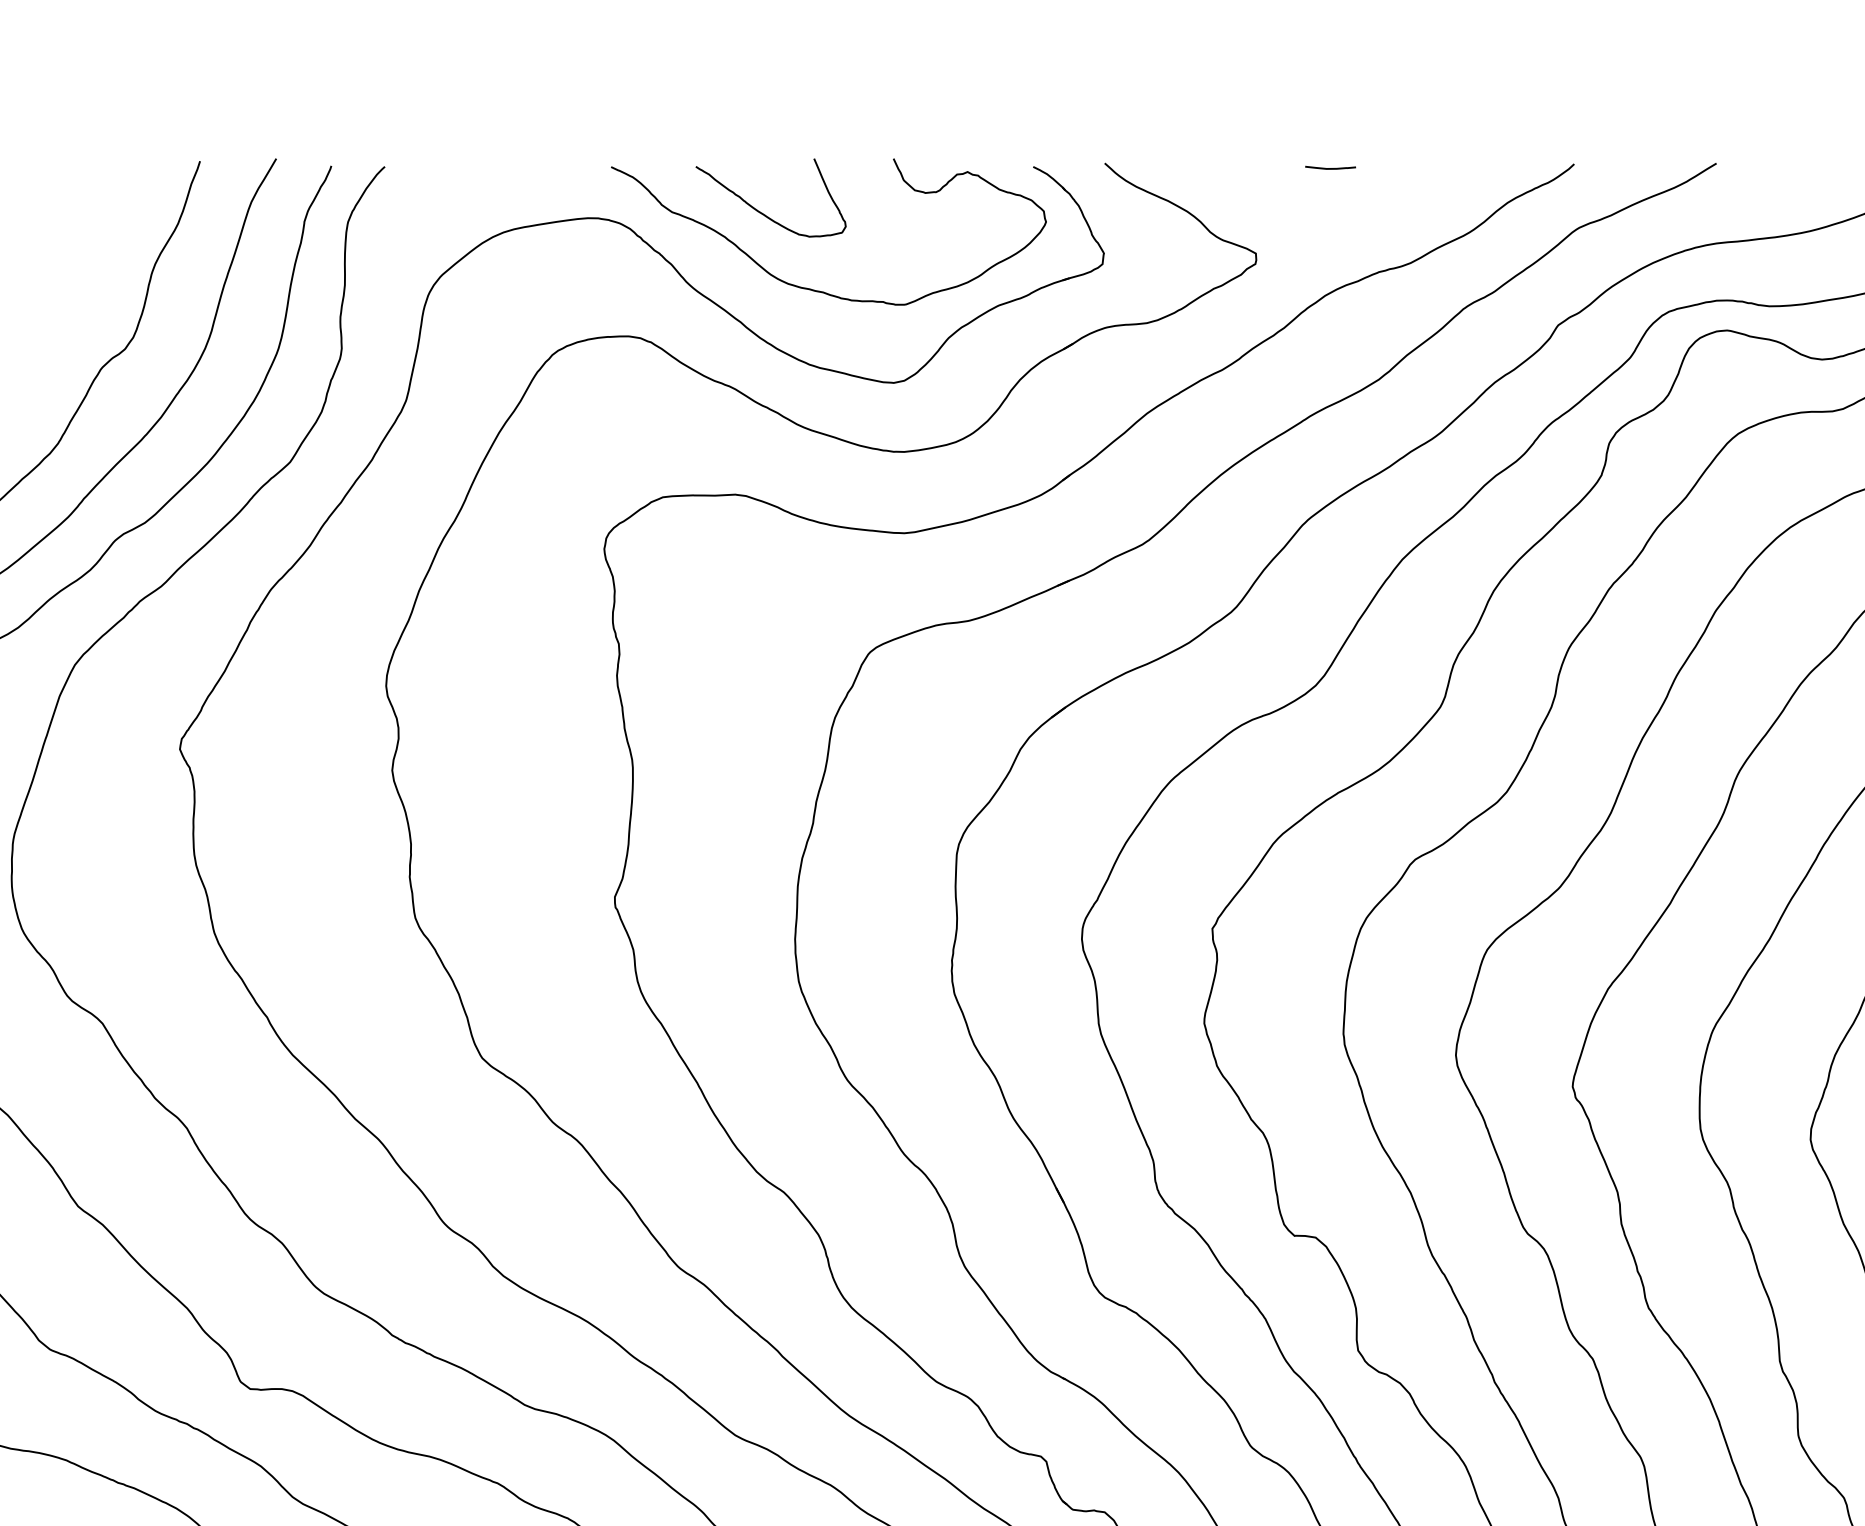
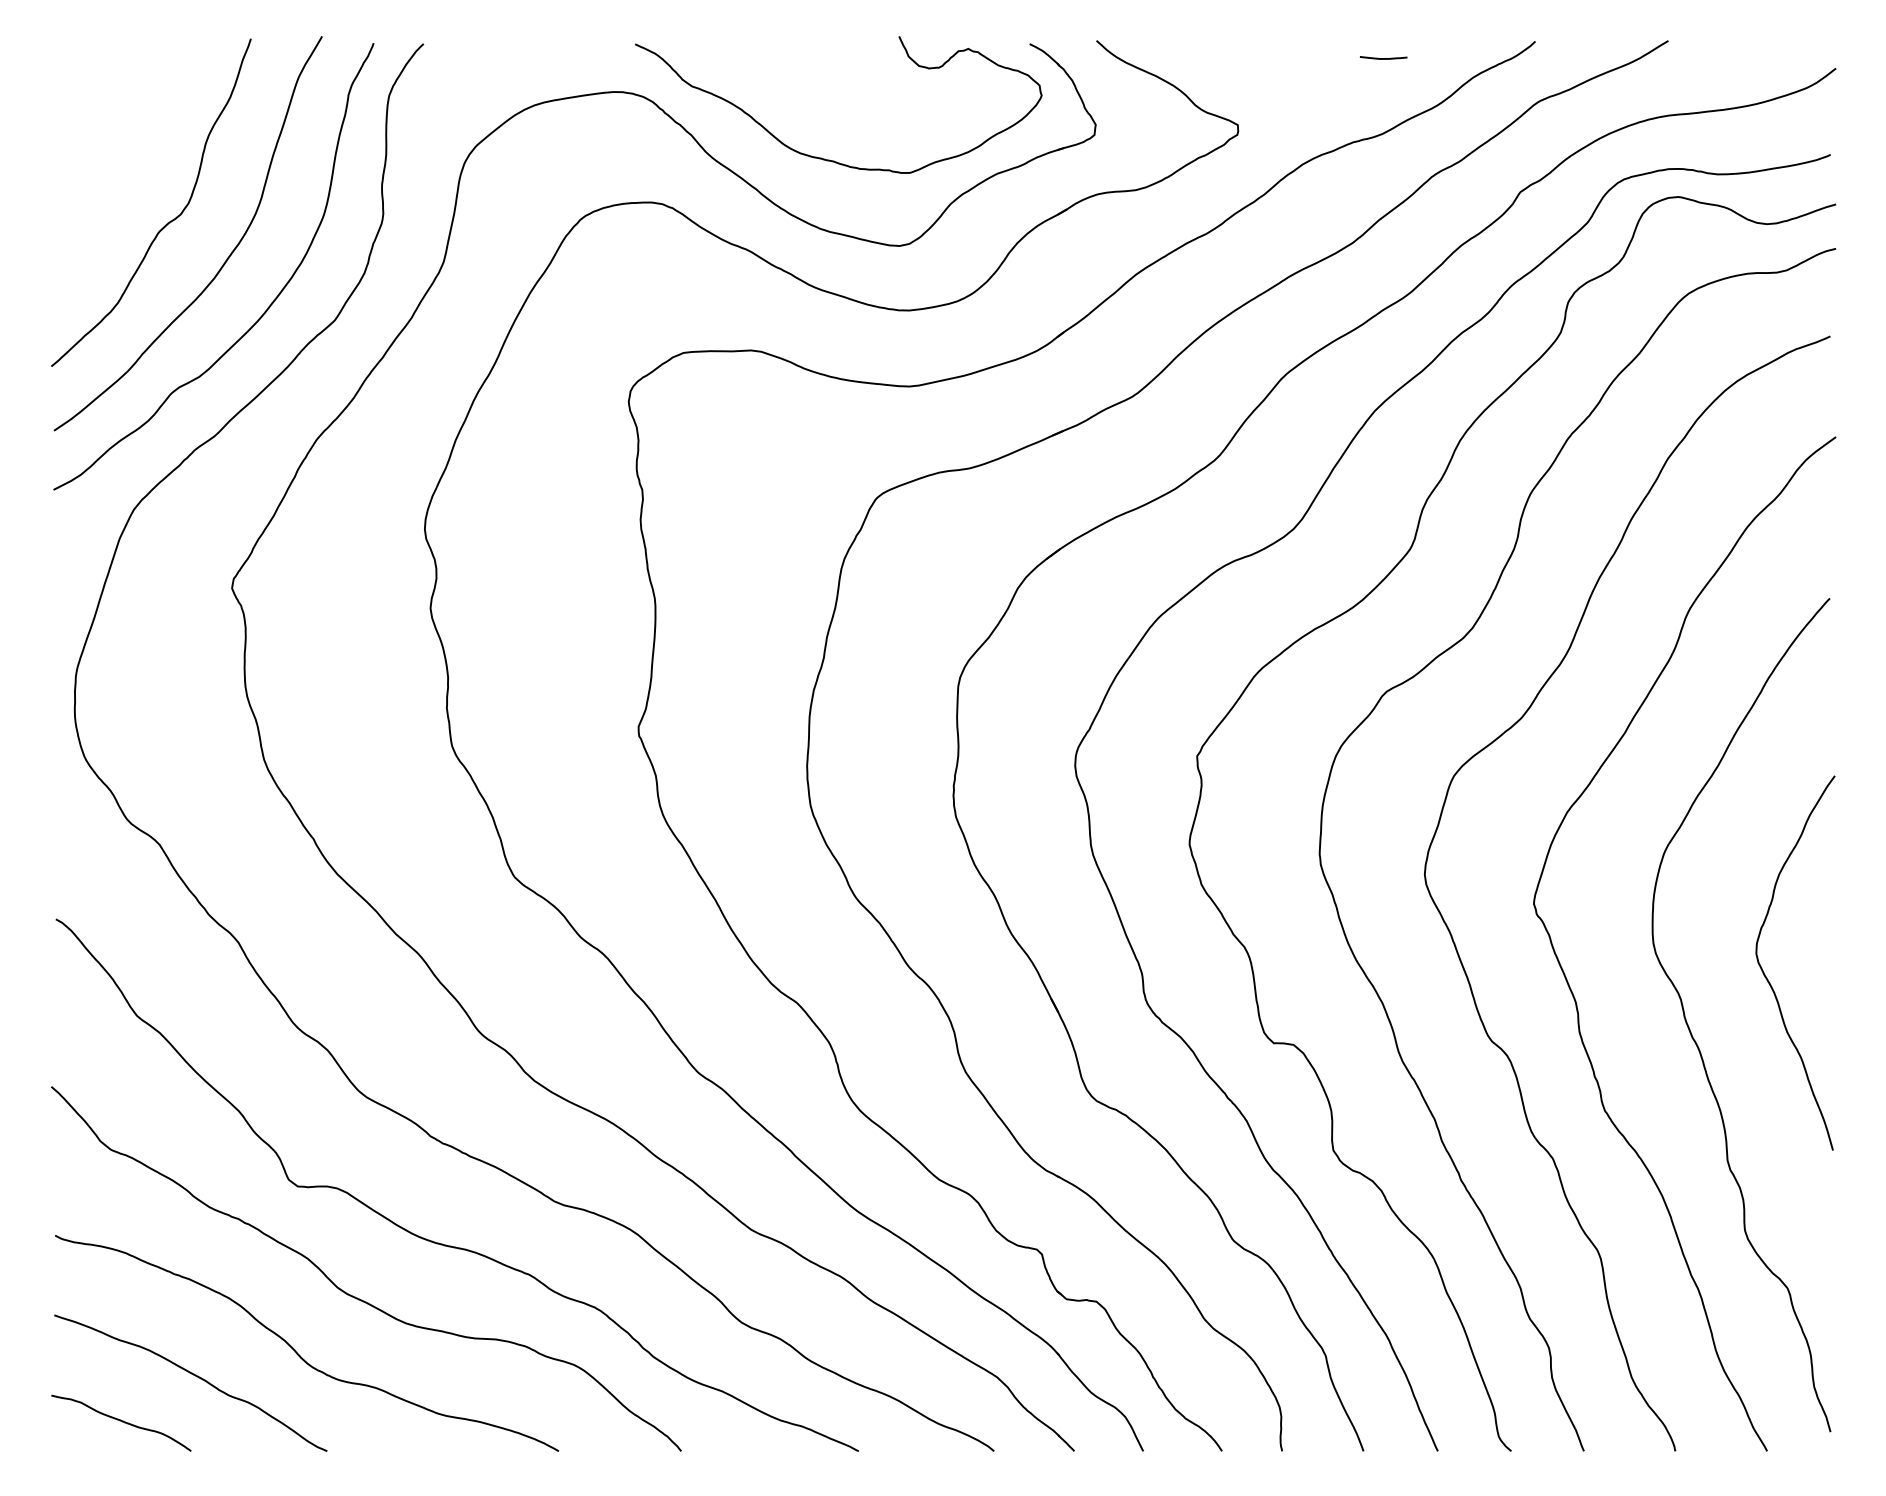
curve: (1330, 168) -> (1383, 58), moved
curve: (762, 212) -> (776, 86), removed

